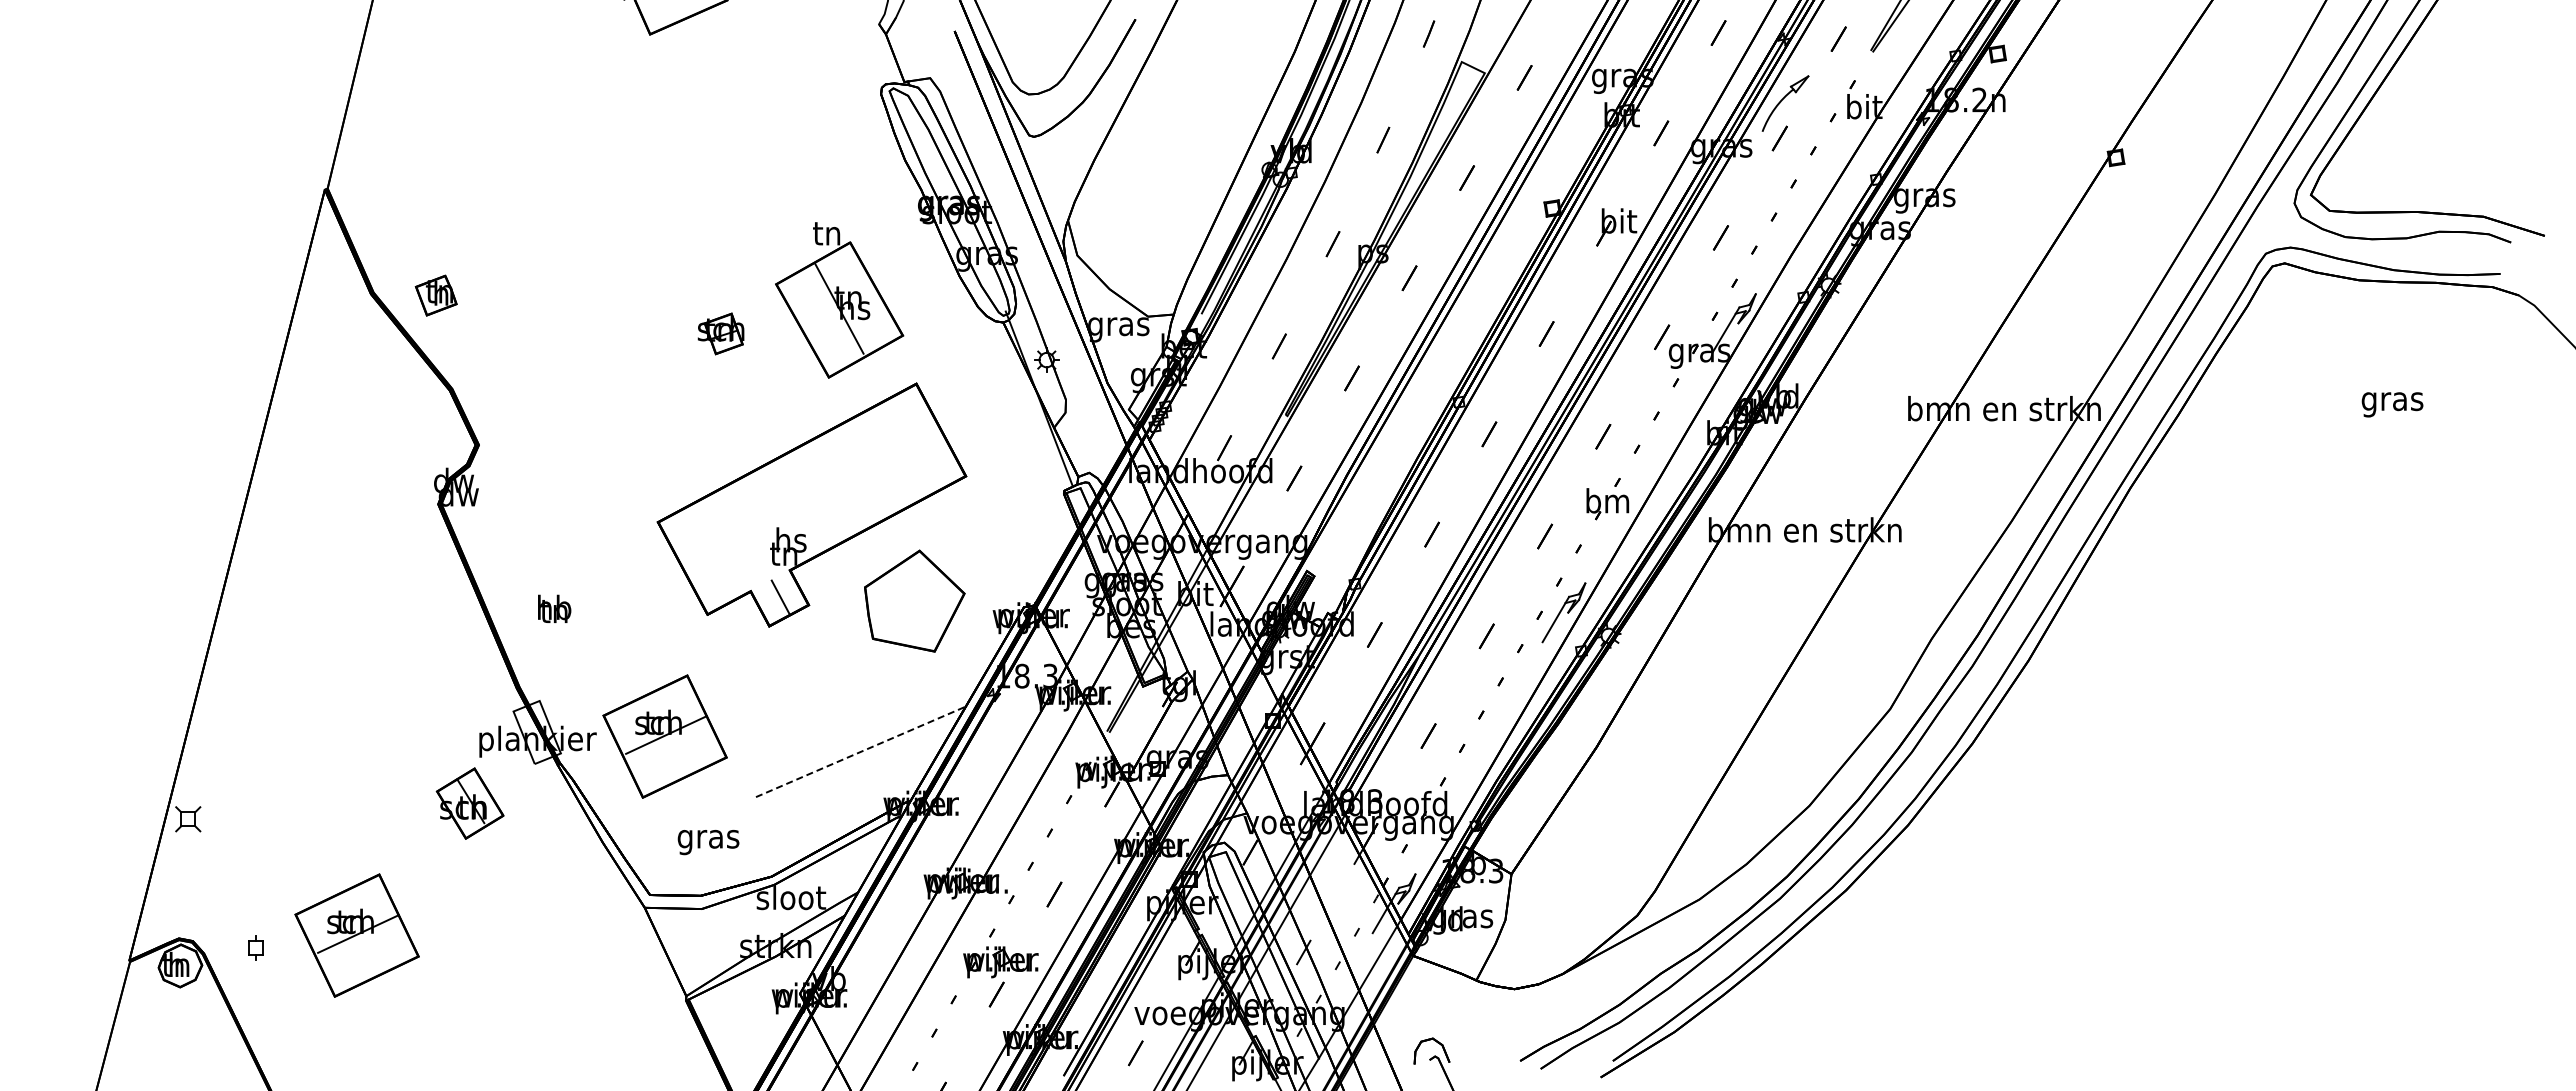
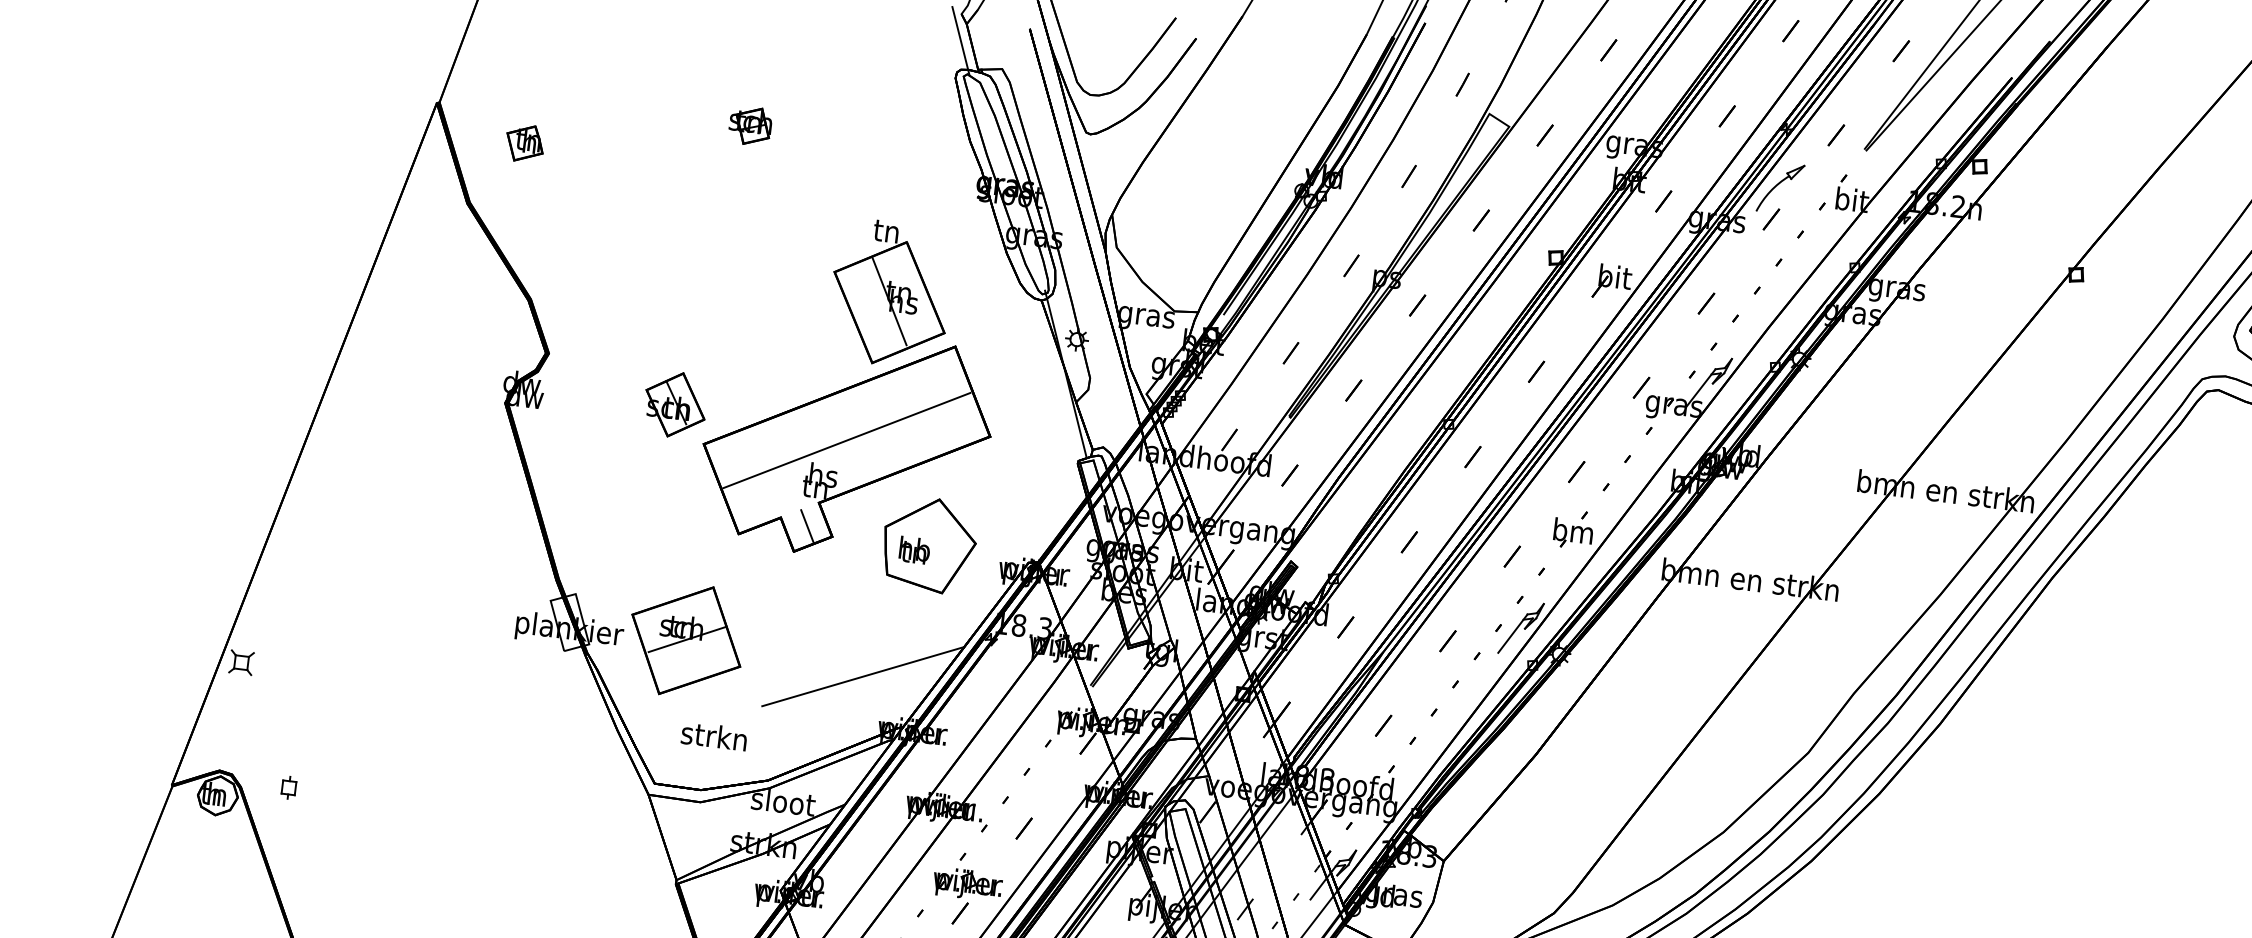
line: (882, 53) -> (961, 41), added
part: (435, 295) -> (524, 143), moved
part: (839, 300) -> (890, 293), moved
part: (720, 333) -> (749, 125), moved
line: (811, 499) -> (846, 440), added
text: (554, 608) -> (914, 549), moved
line: (860, 752) -> (862, 677), dashed -> solid
part: (469, 803) -> (674, 404), moved
text: (707, 839) -> (713, 739), gras -> strkn
part: (356, 935) -> (382, 787), removed

